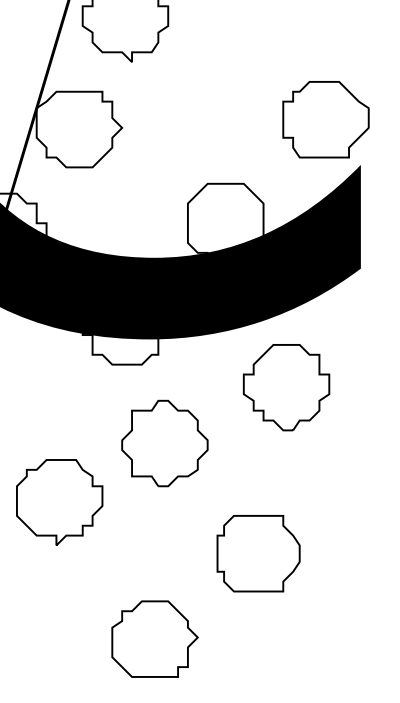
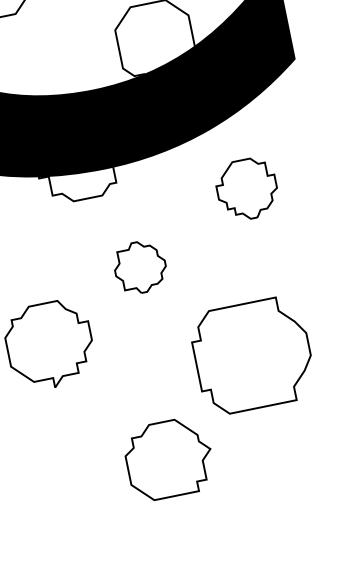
part: (286, 387) -> (247, 189), size x0.7
part: (164, 443) -> (139, 267), size x0.6
part: (258, 553) -> (252, 355), size x1.4

